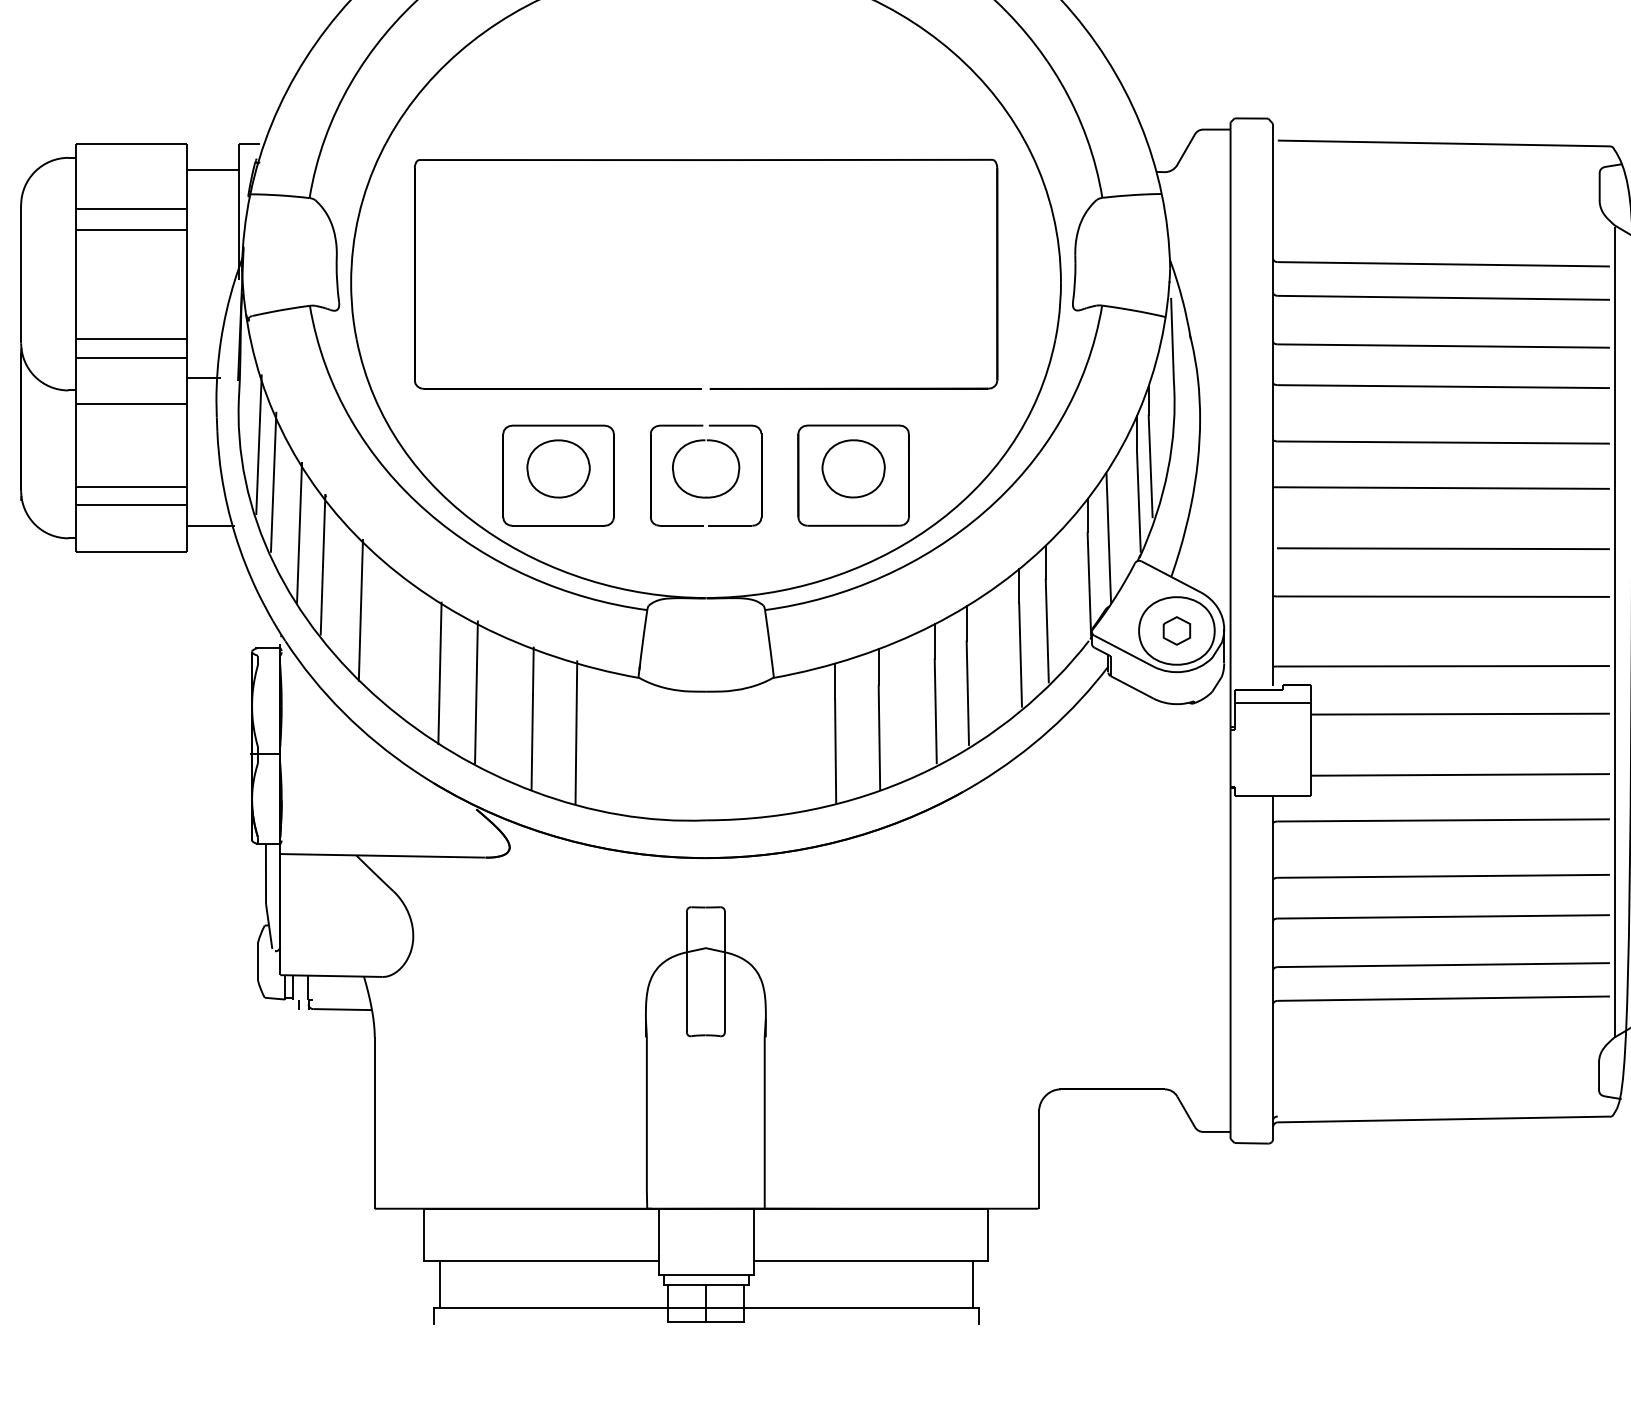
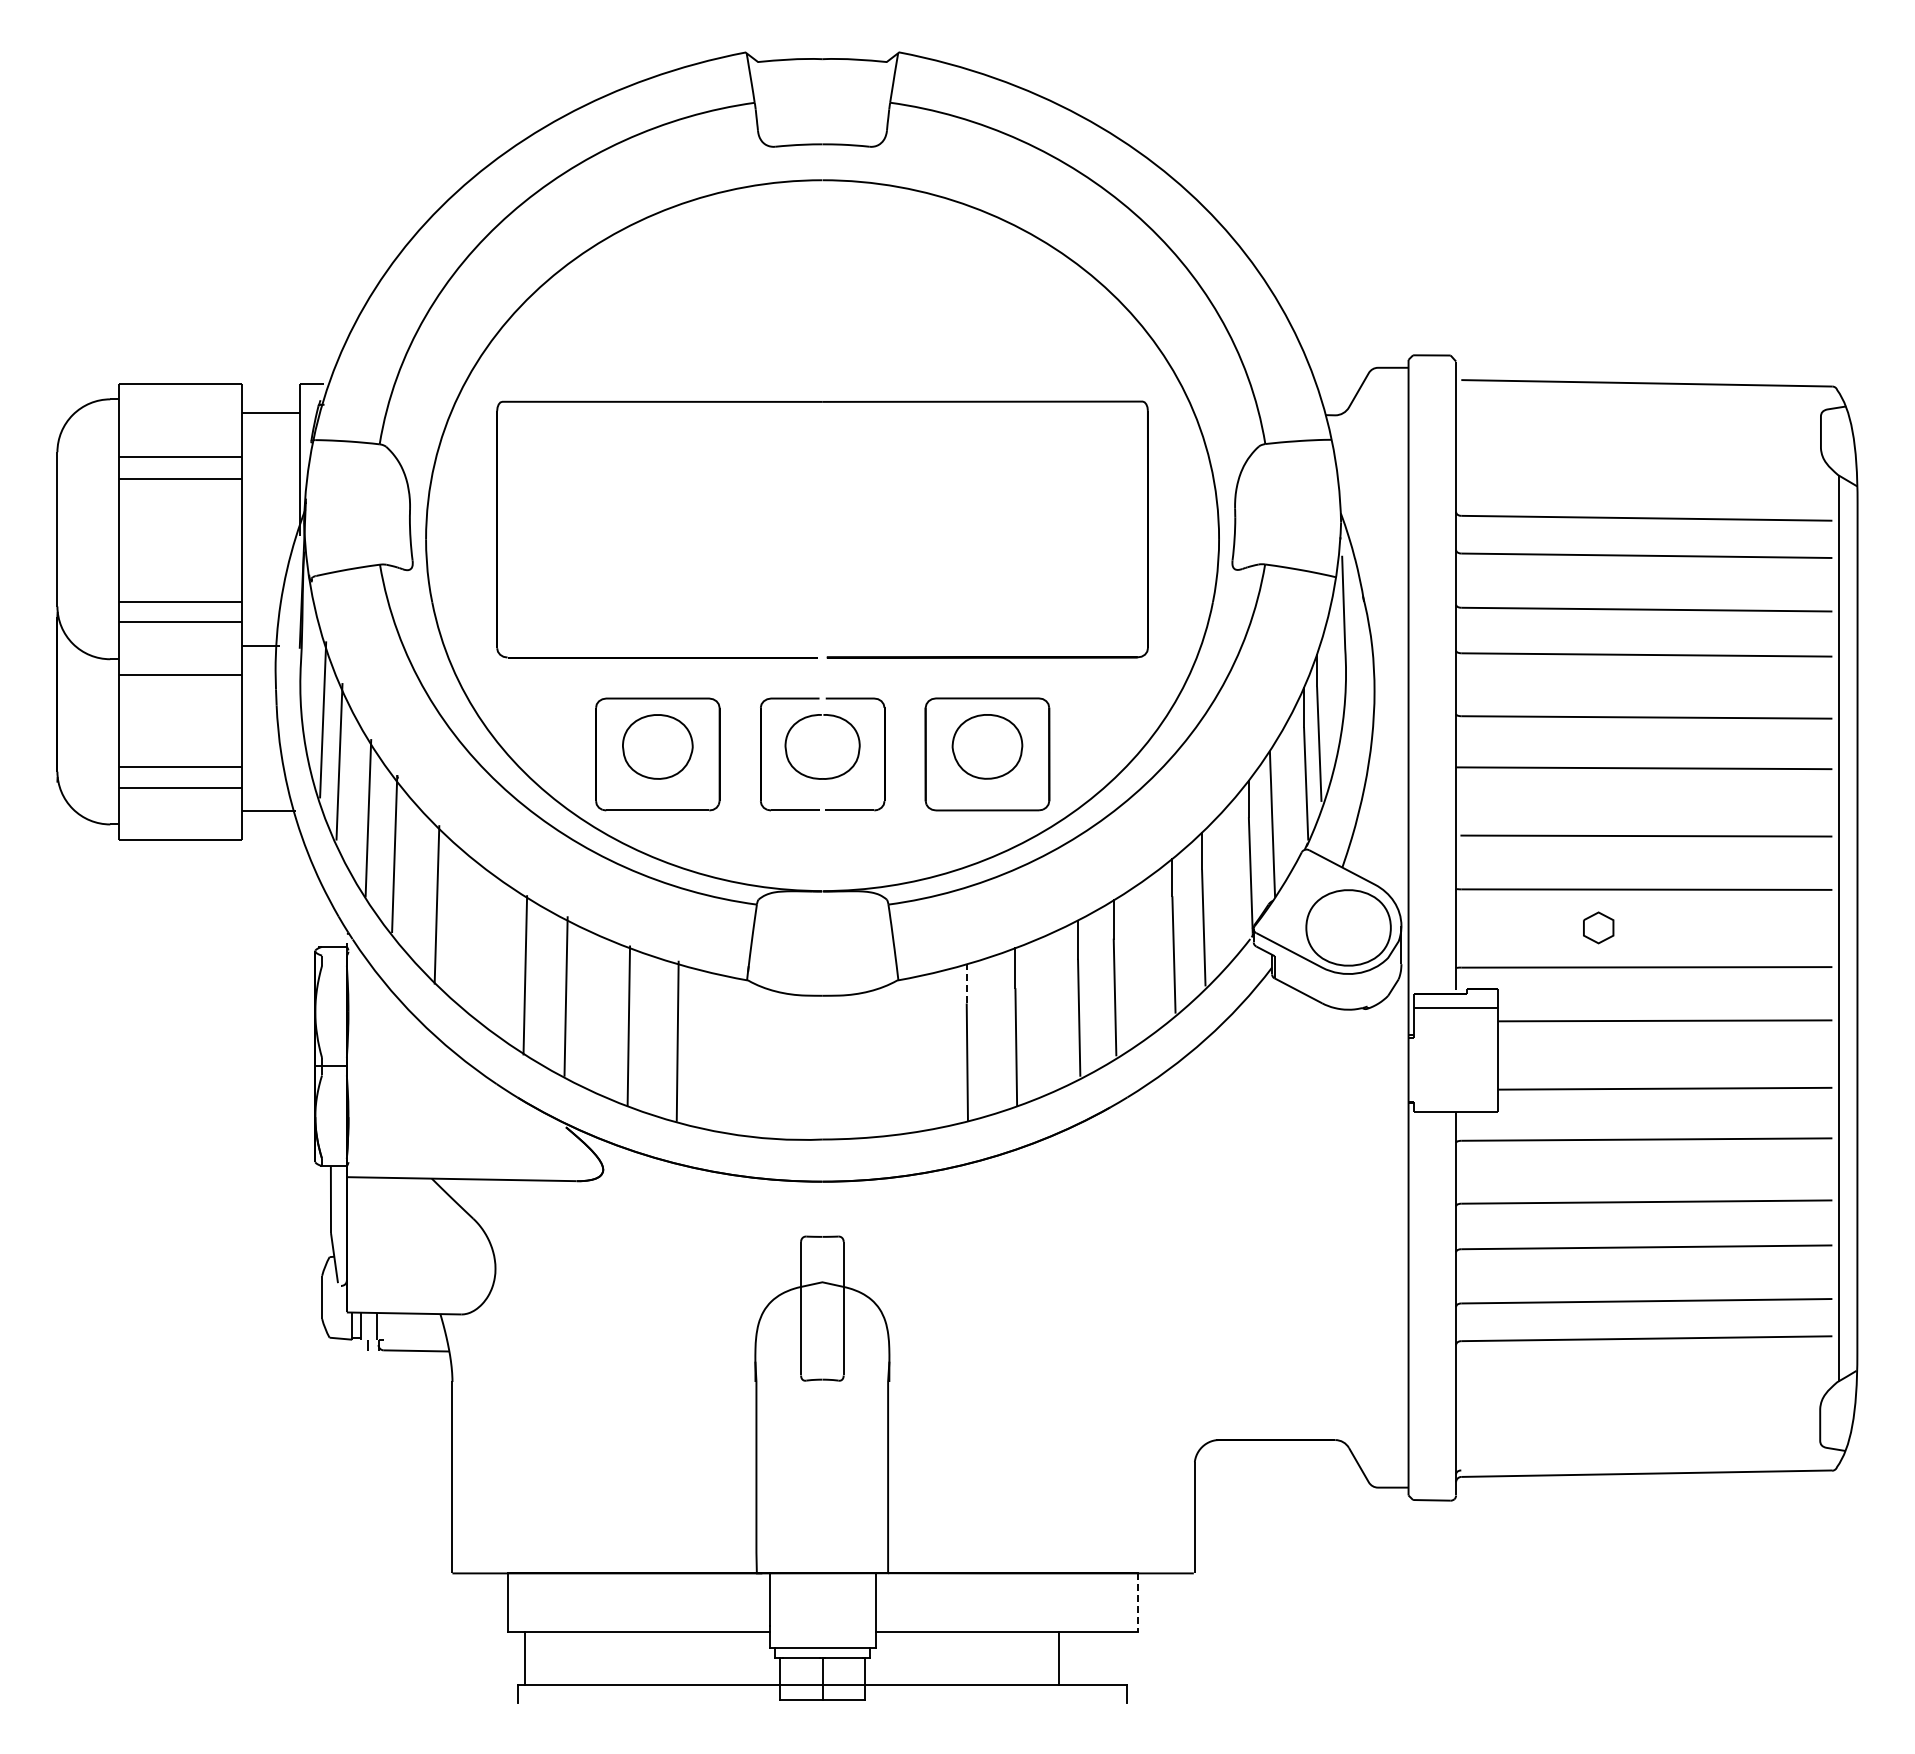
part: (1176, 630) -> (1598, 927), moved
line: (834, 680) -> (966, 983), solid -> dashed
line: (987, 1235) -> (1137, 1603), solid -> dashed
line: (972, 1284) -> (1059, 1657), moved

